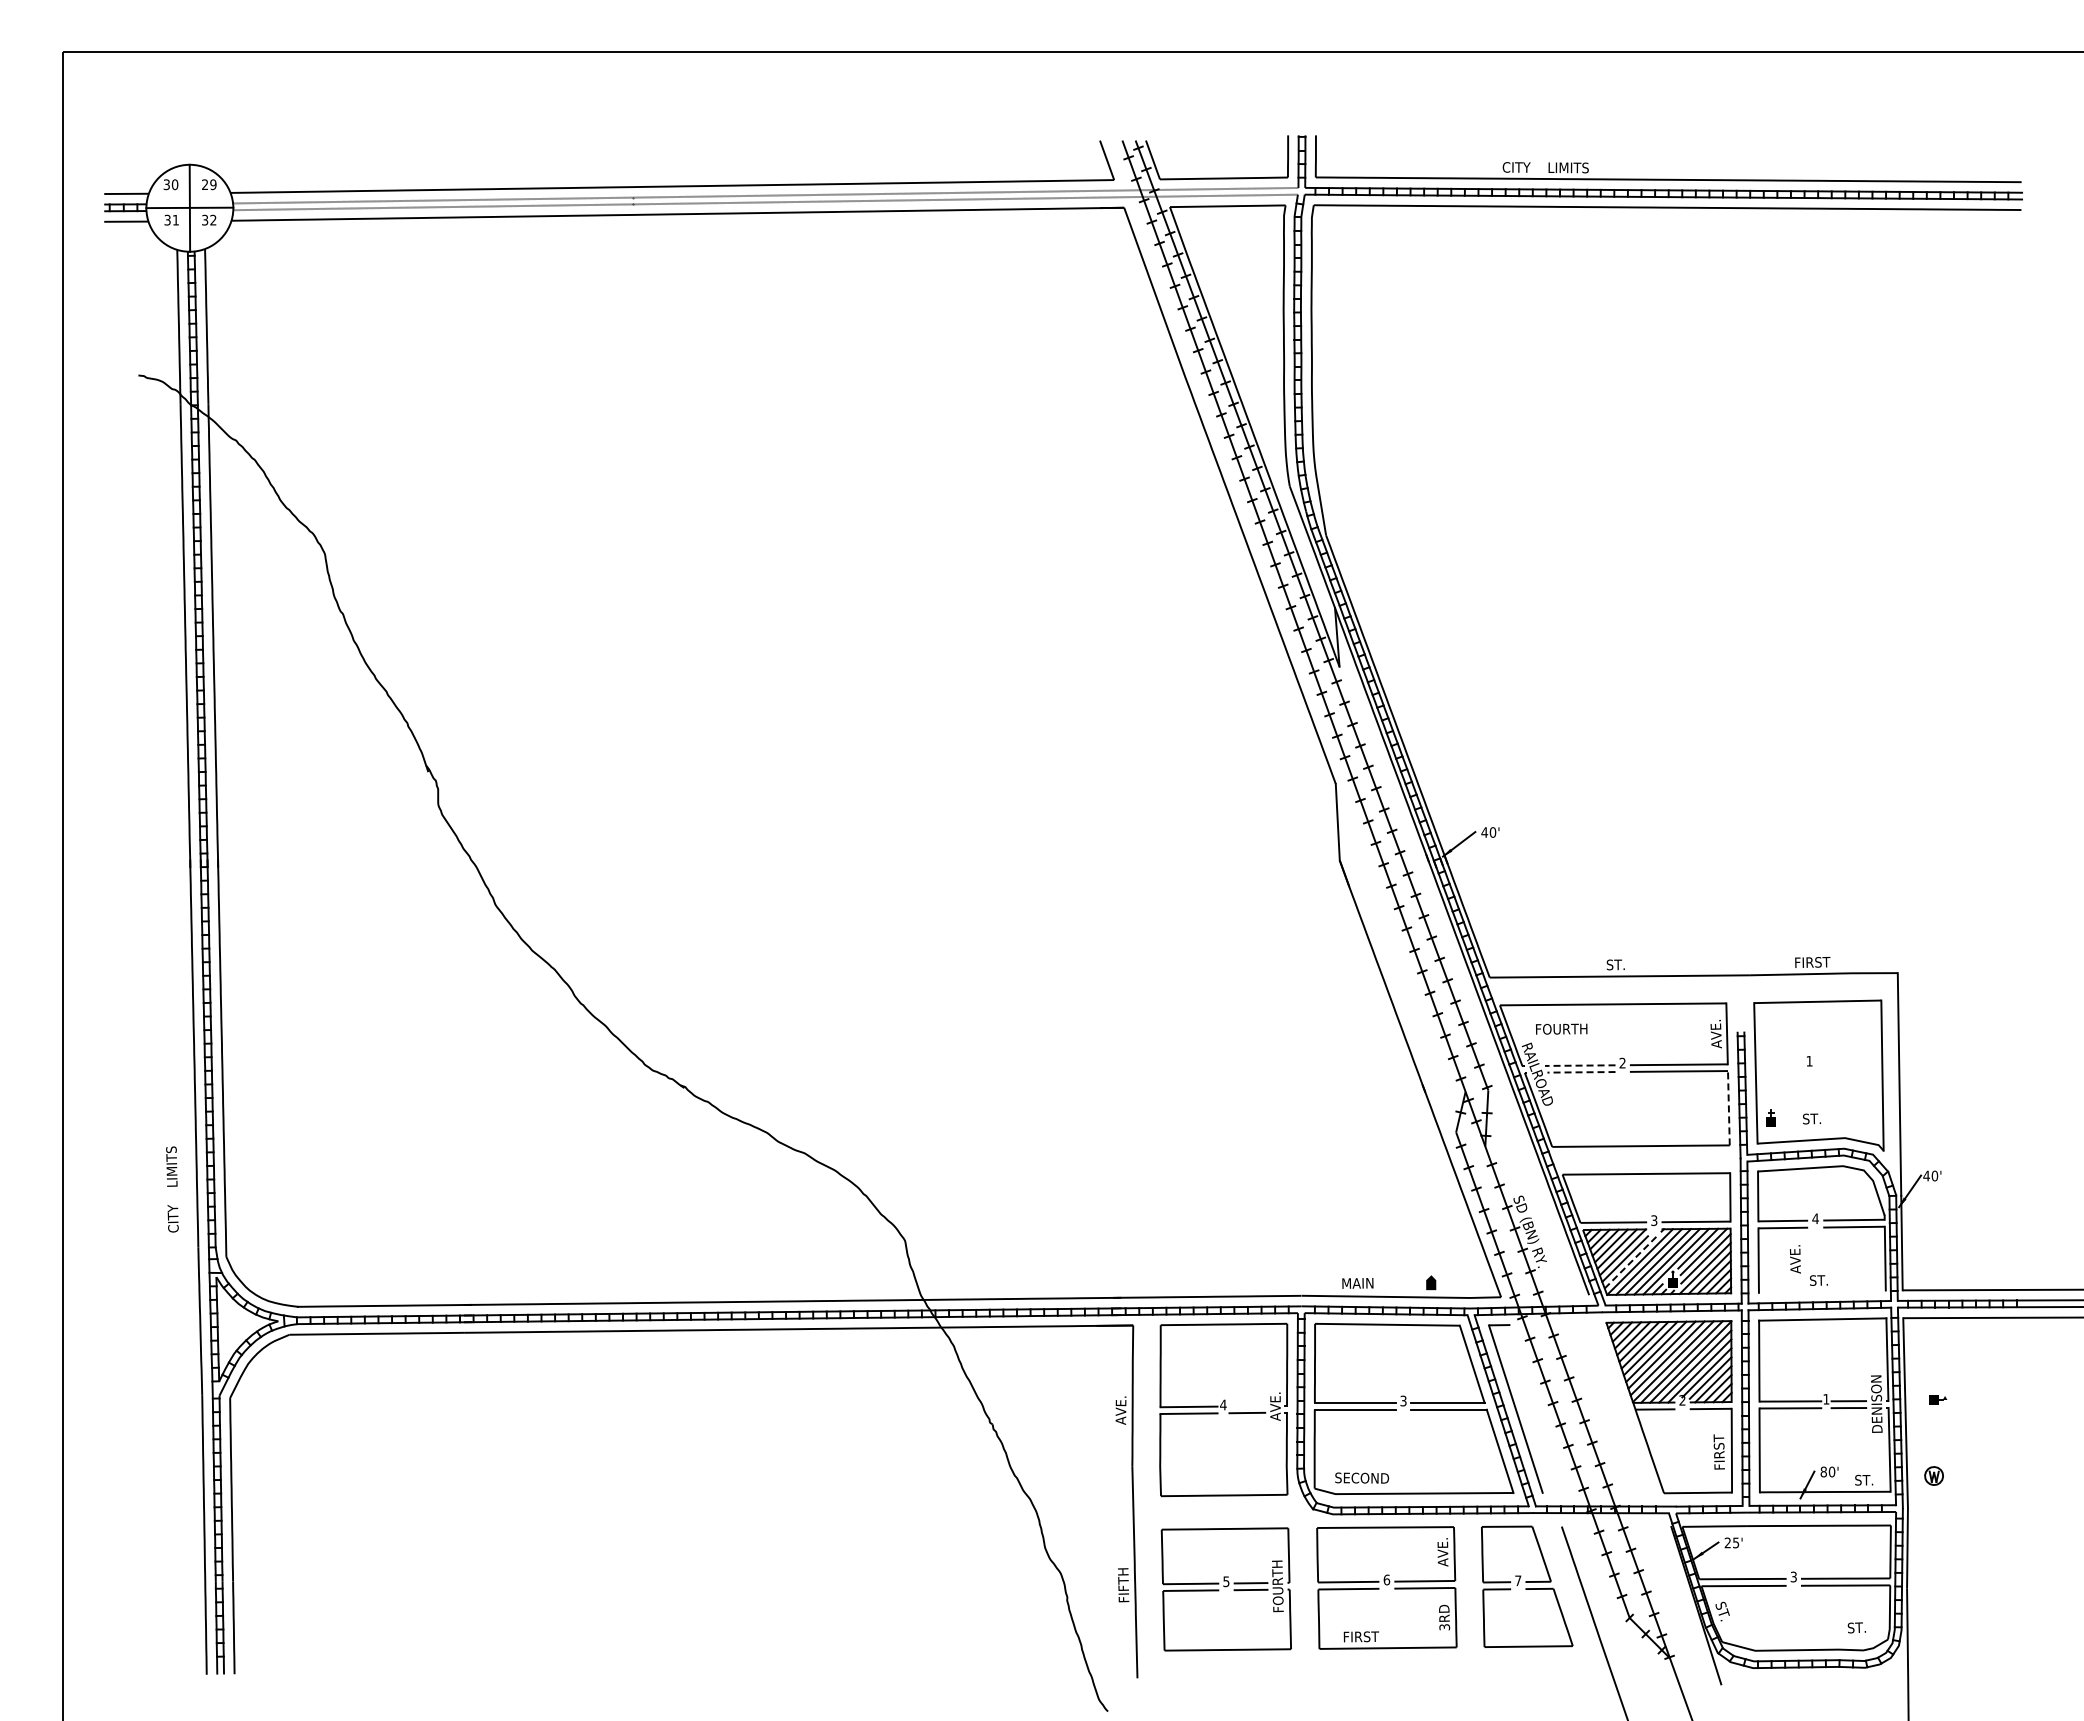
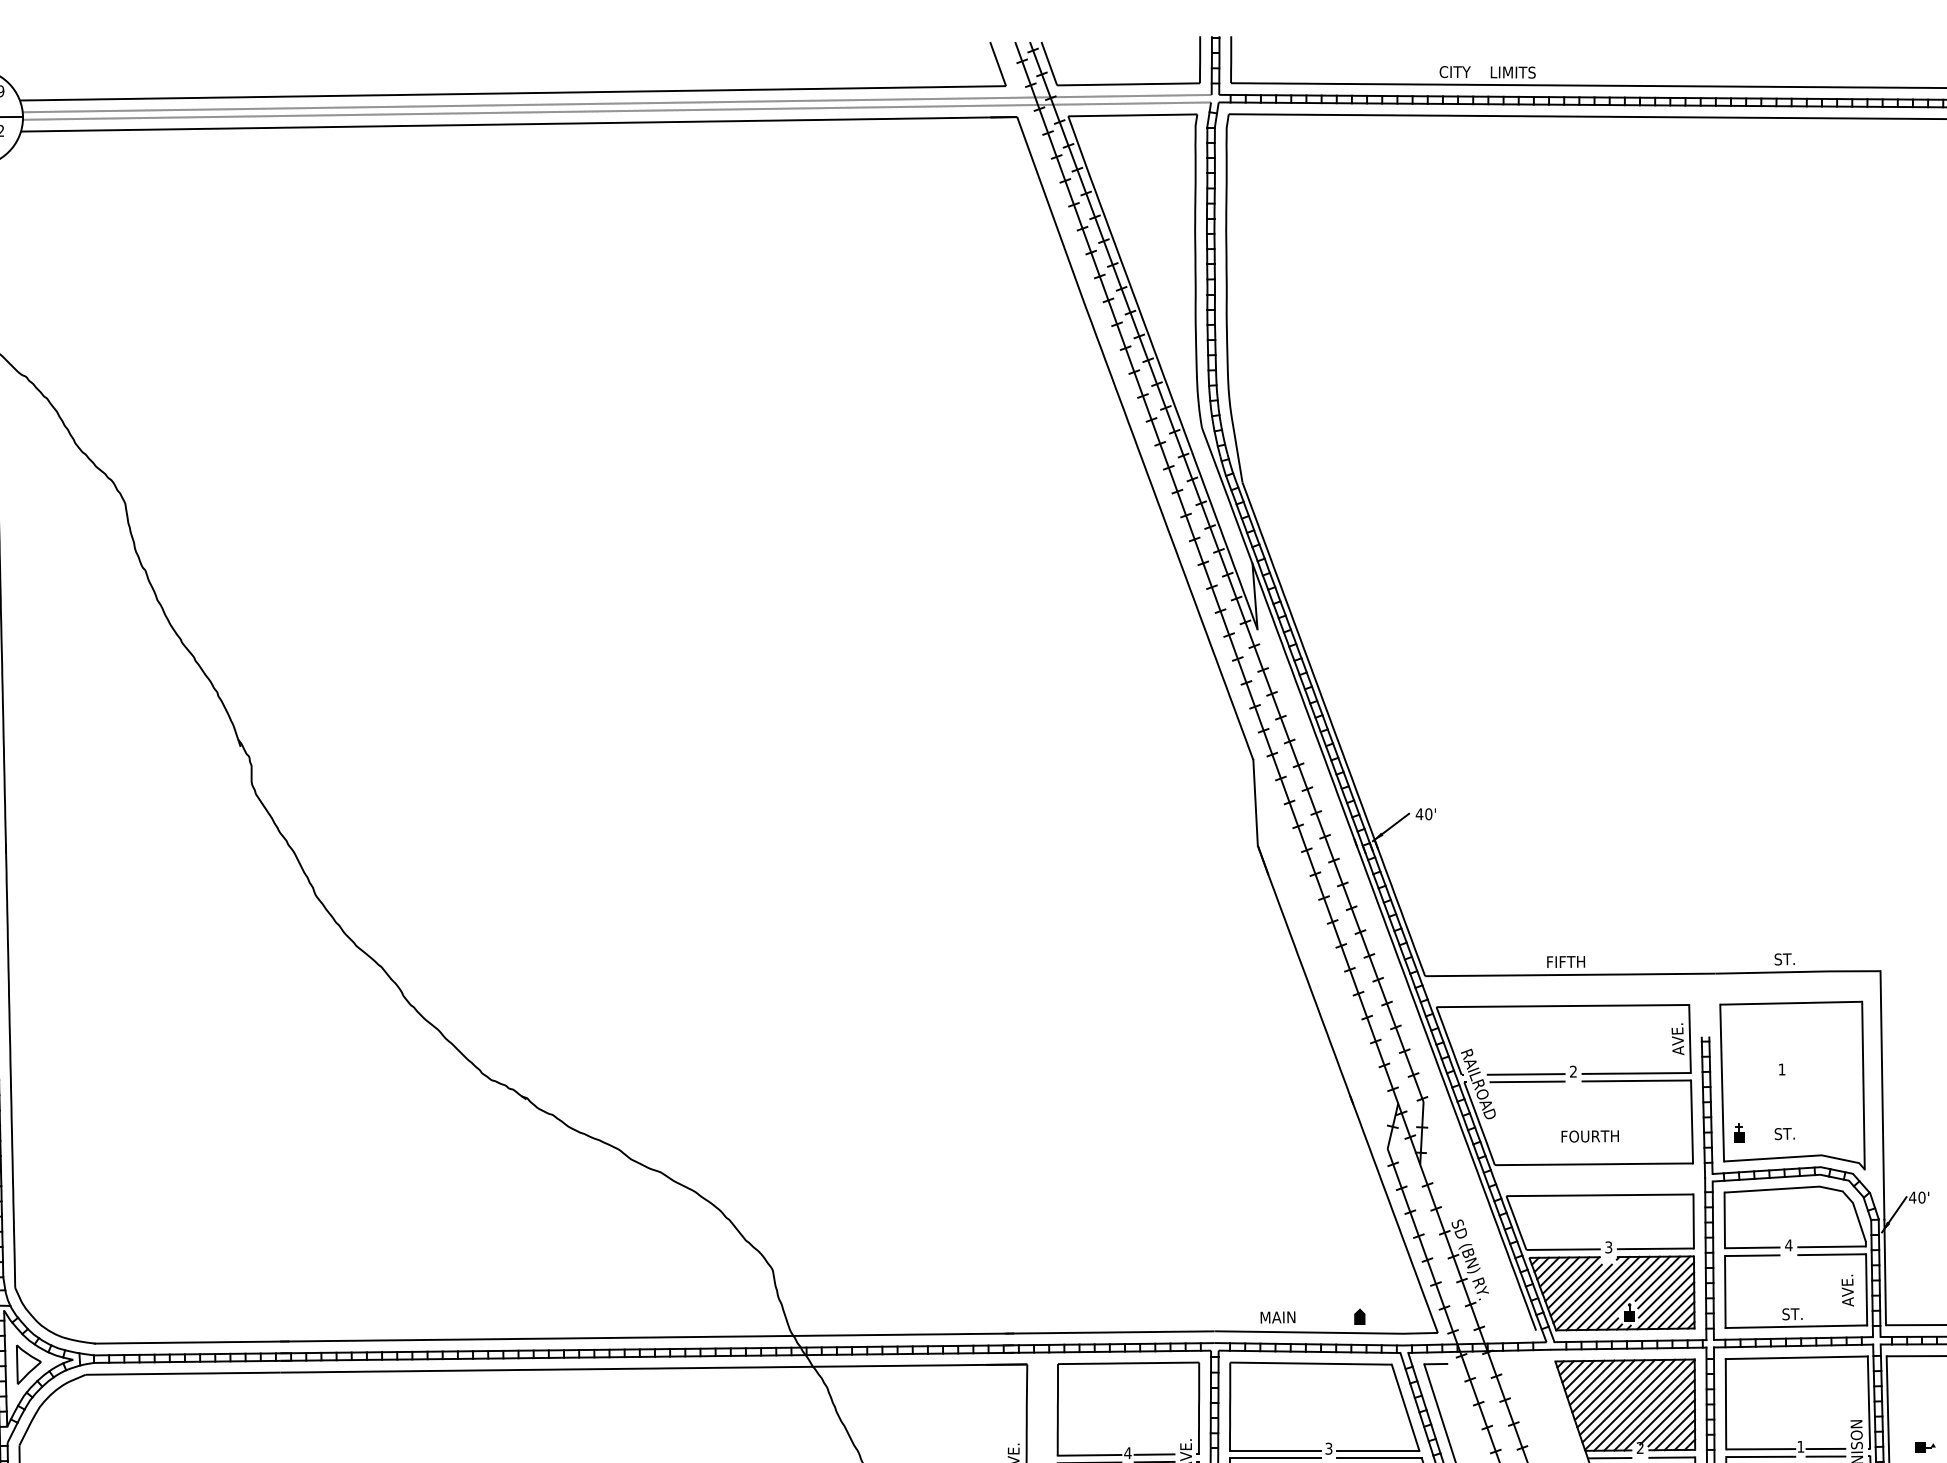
text: (1812, 961) -> (1785, 958), FIRST -> ST.
text: (1616, 964) -> (1566, 961), ST. -> FIFTH
text: (1561, 1028) -> (1590, 1135), moved
line: (1579, 1065) -> (1525, 1074), dashed -> solid
line: (1581, 1072) -> (1527, 1082), dashed -> solid
line: (1728, 1107) -> (1691, 1121), dashed -> solid
text: (1795, 1259) -> (1847, 1290), moved
line: (1631, 1261) -> (1583, 1293), dashed -> solid
line: (1821, 1291) -> (1795, 1326), added
part: (238, 1325) -> (28, 1364), added
line: (1247, 1406) -> (1154, 1454), added

